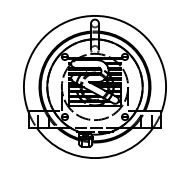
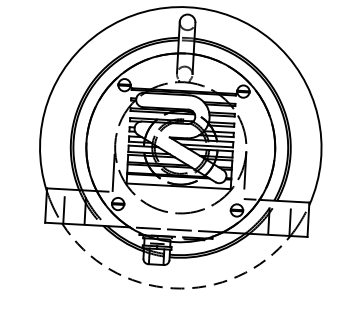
arc: (95, 158) -> (174, 289), solid -> dashed

